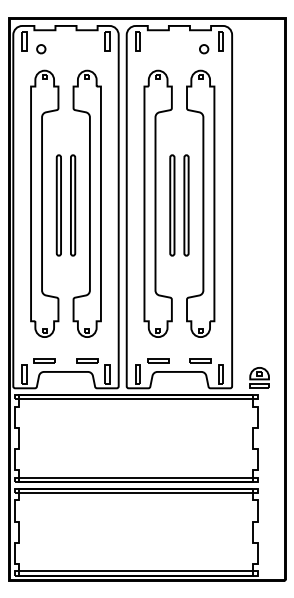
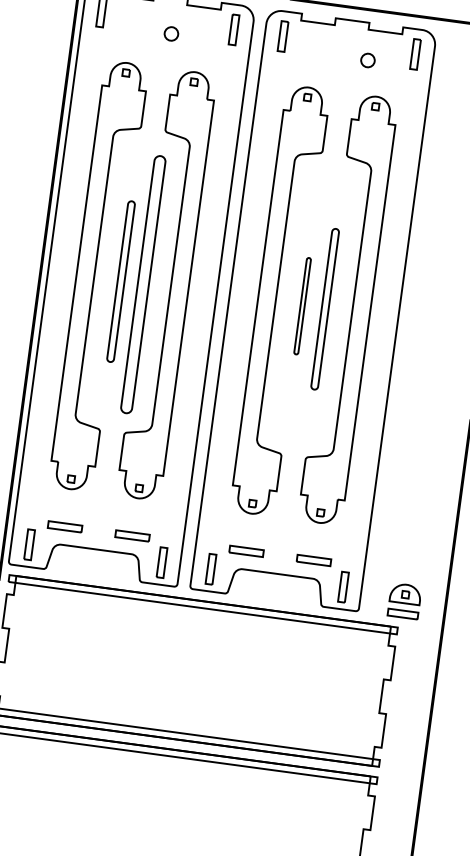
part: (41, 49) -> (171, 34), moved
part: (204, 49) -> (368, 61), moved
part: (73, 205) -> (144, 284), size x1.6
part: (172, 205) -> (302, 306), size x0.6

